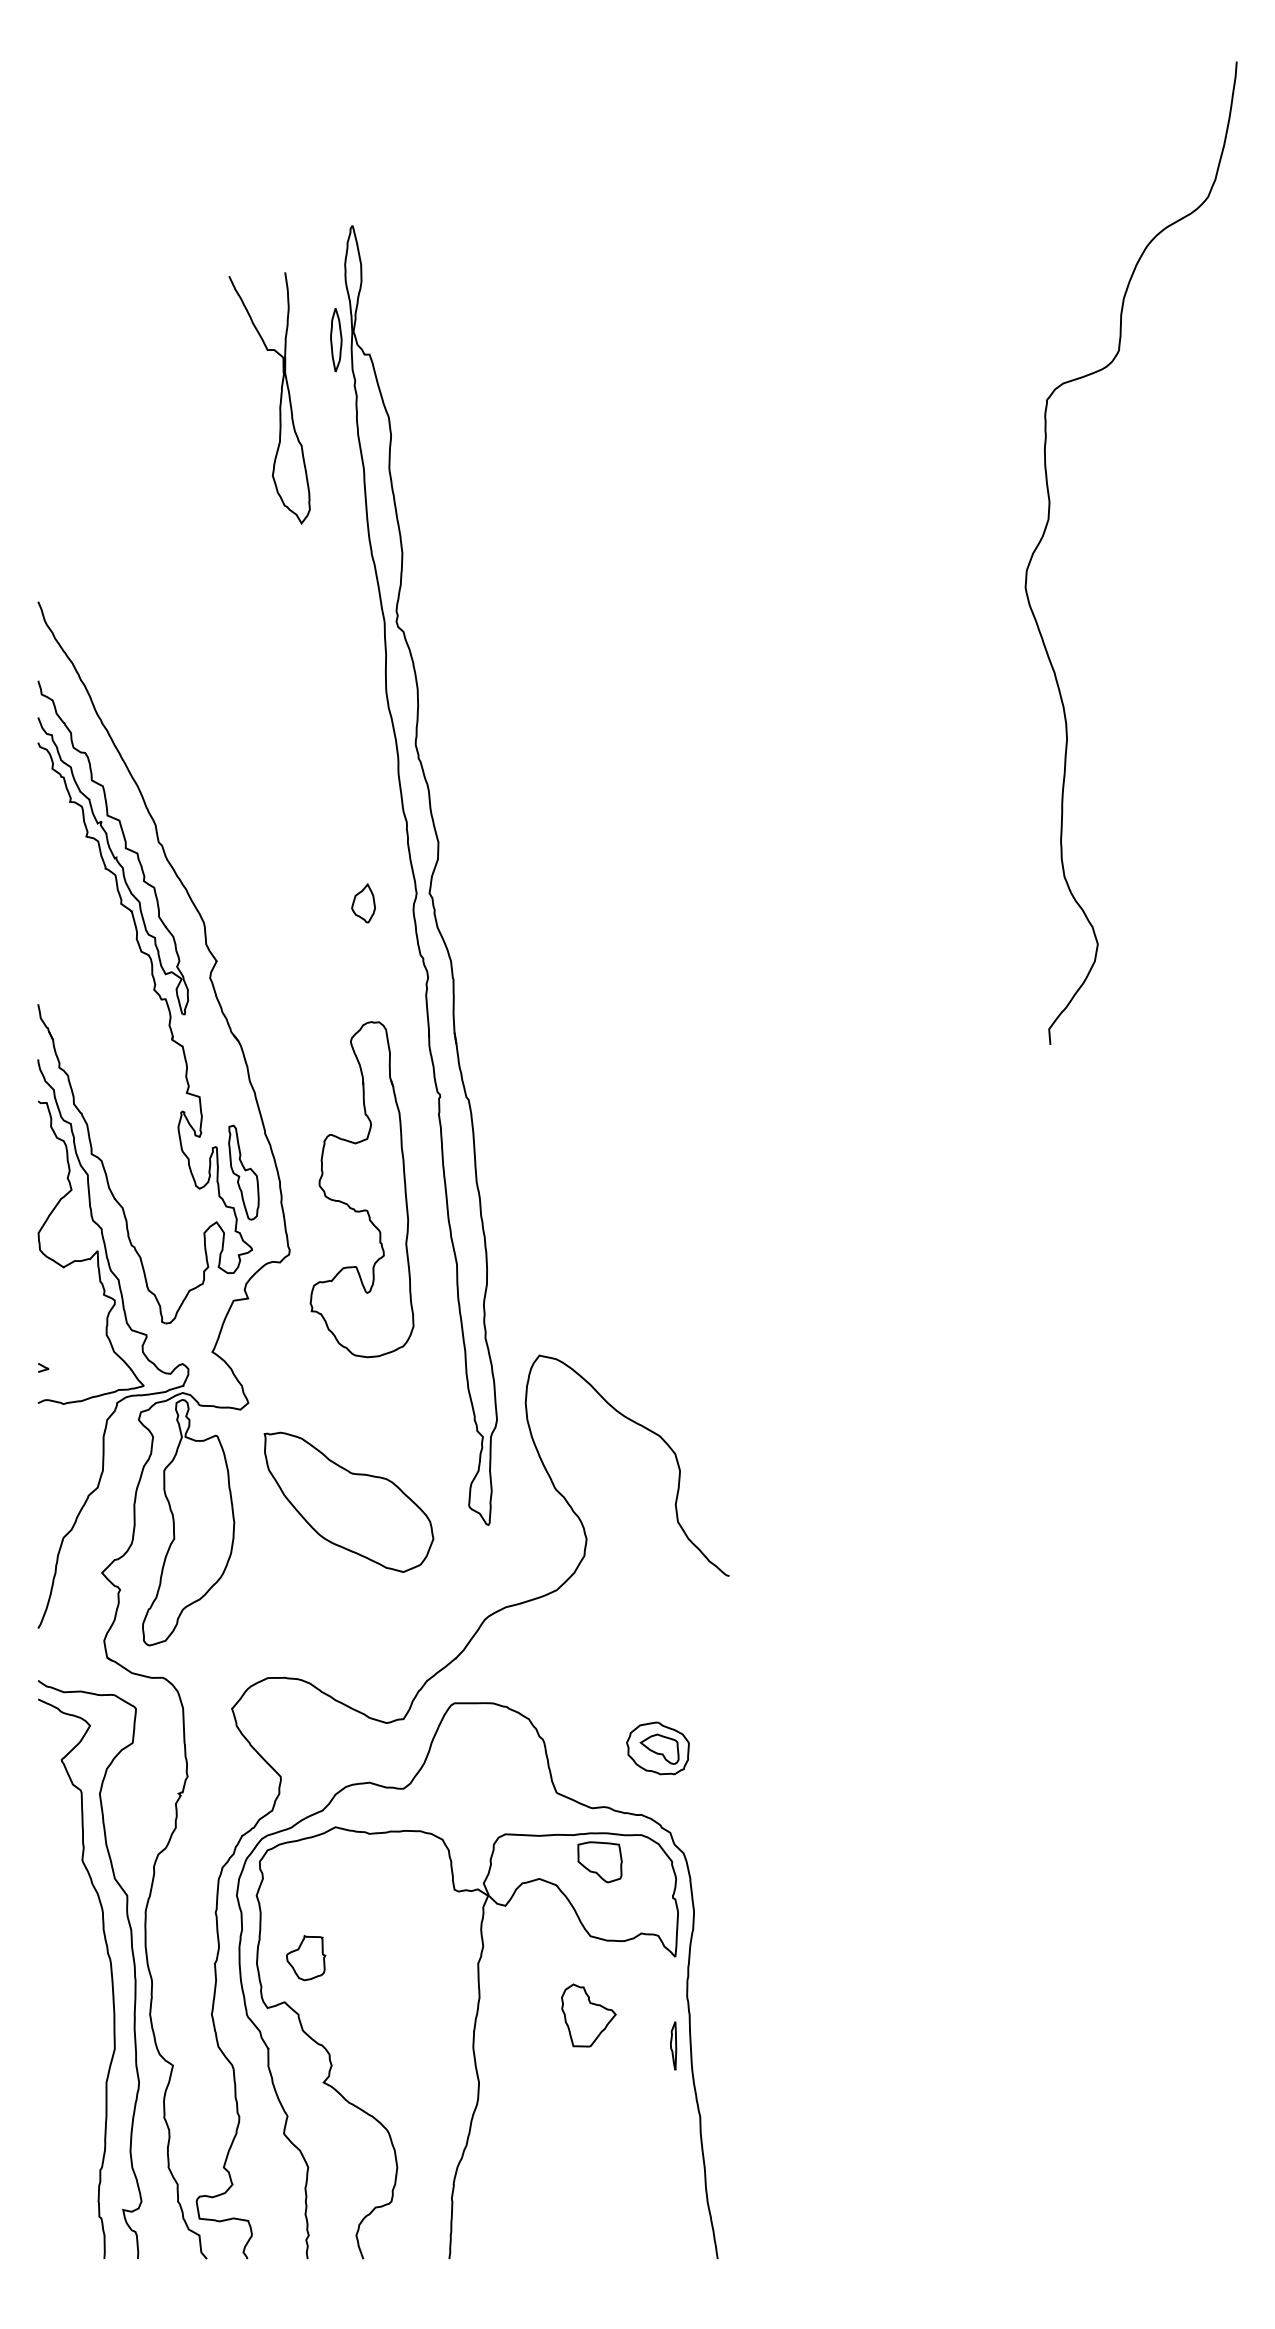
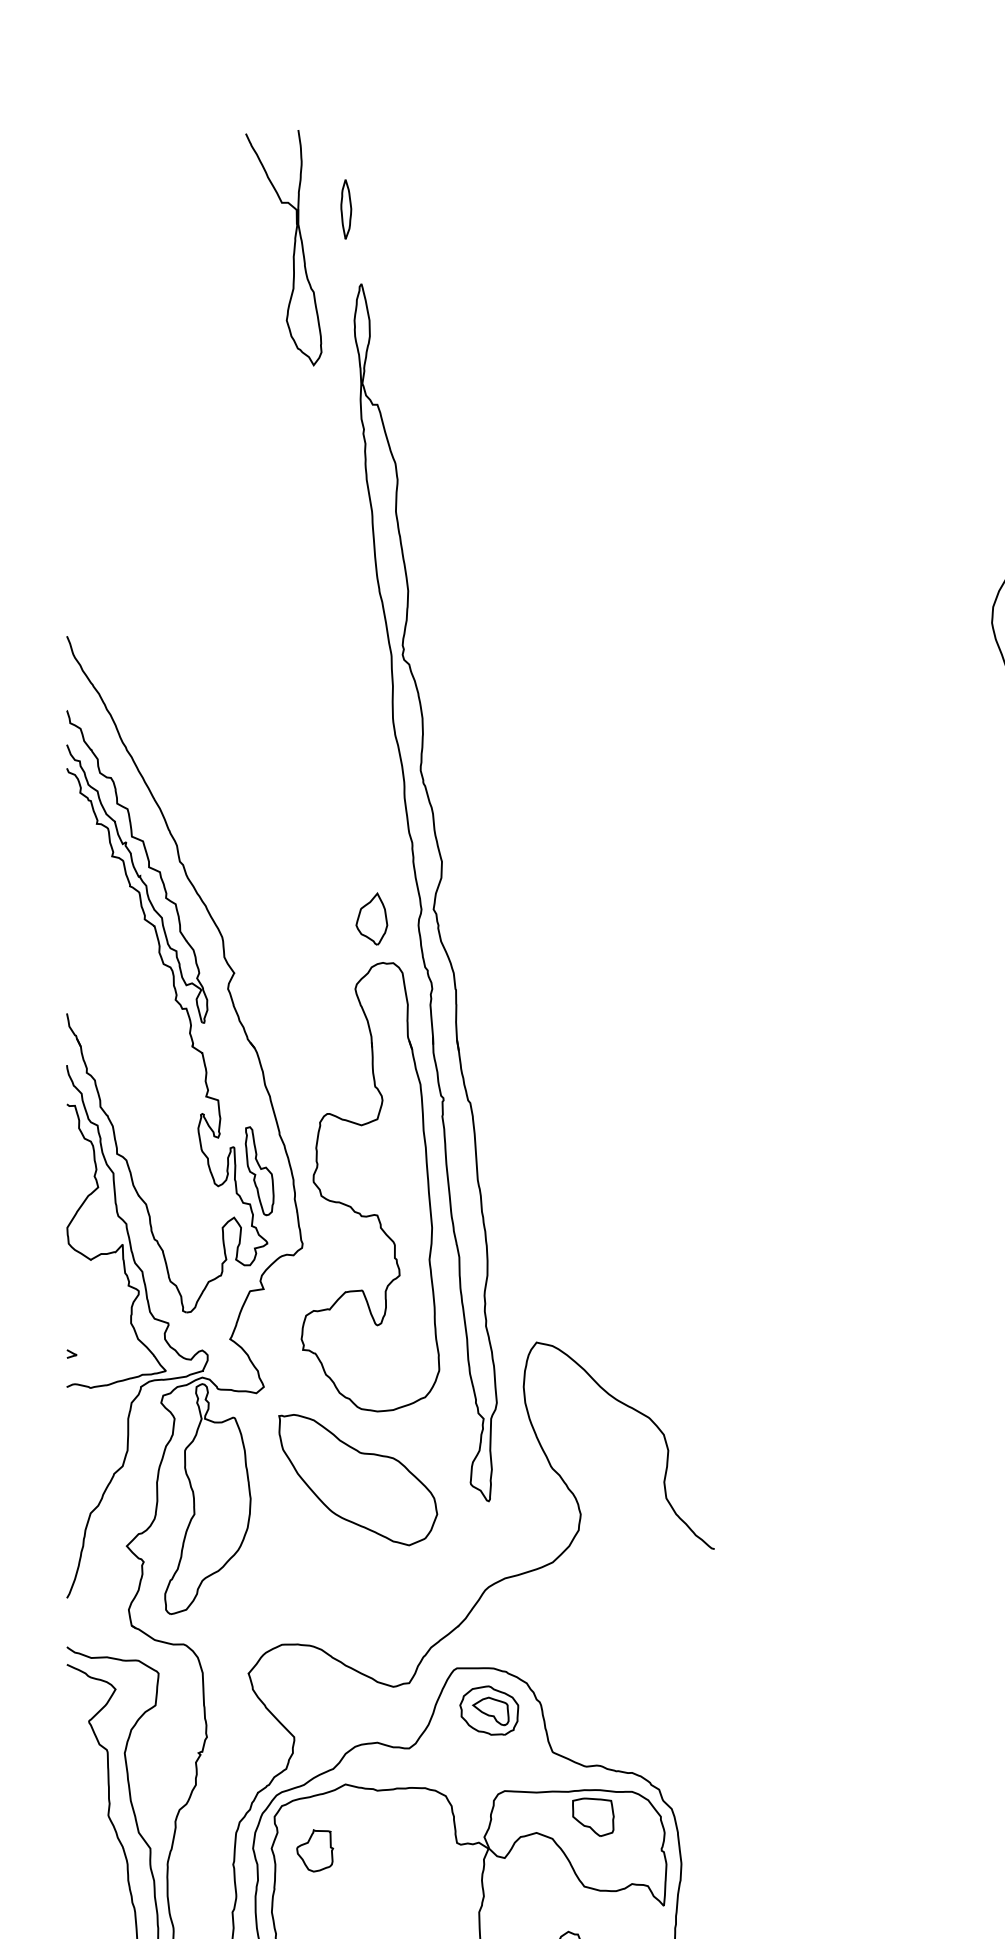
part: (336, 340) -> (346, 209), moved
curve: (280, 398) -> (293, 248), moved
part: (363, 903) -> (371, 919), size x1.43
part: (361, 1189) -> (369, 1186), size x1.43
part: (657, 1748) -> (488, 1710), moved
part: (306, 1958) -> (315, 1851), moved

